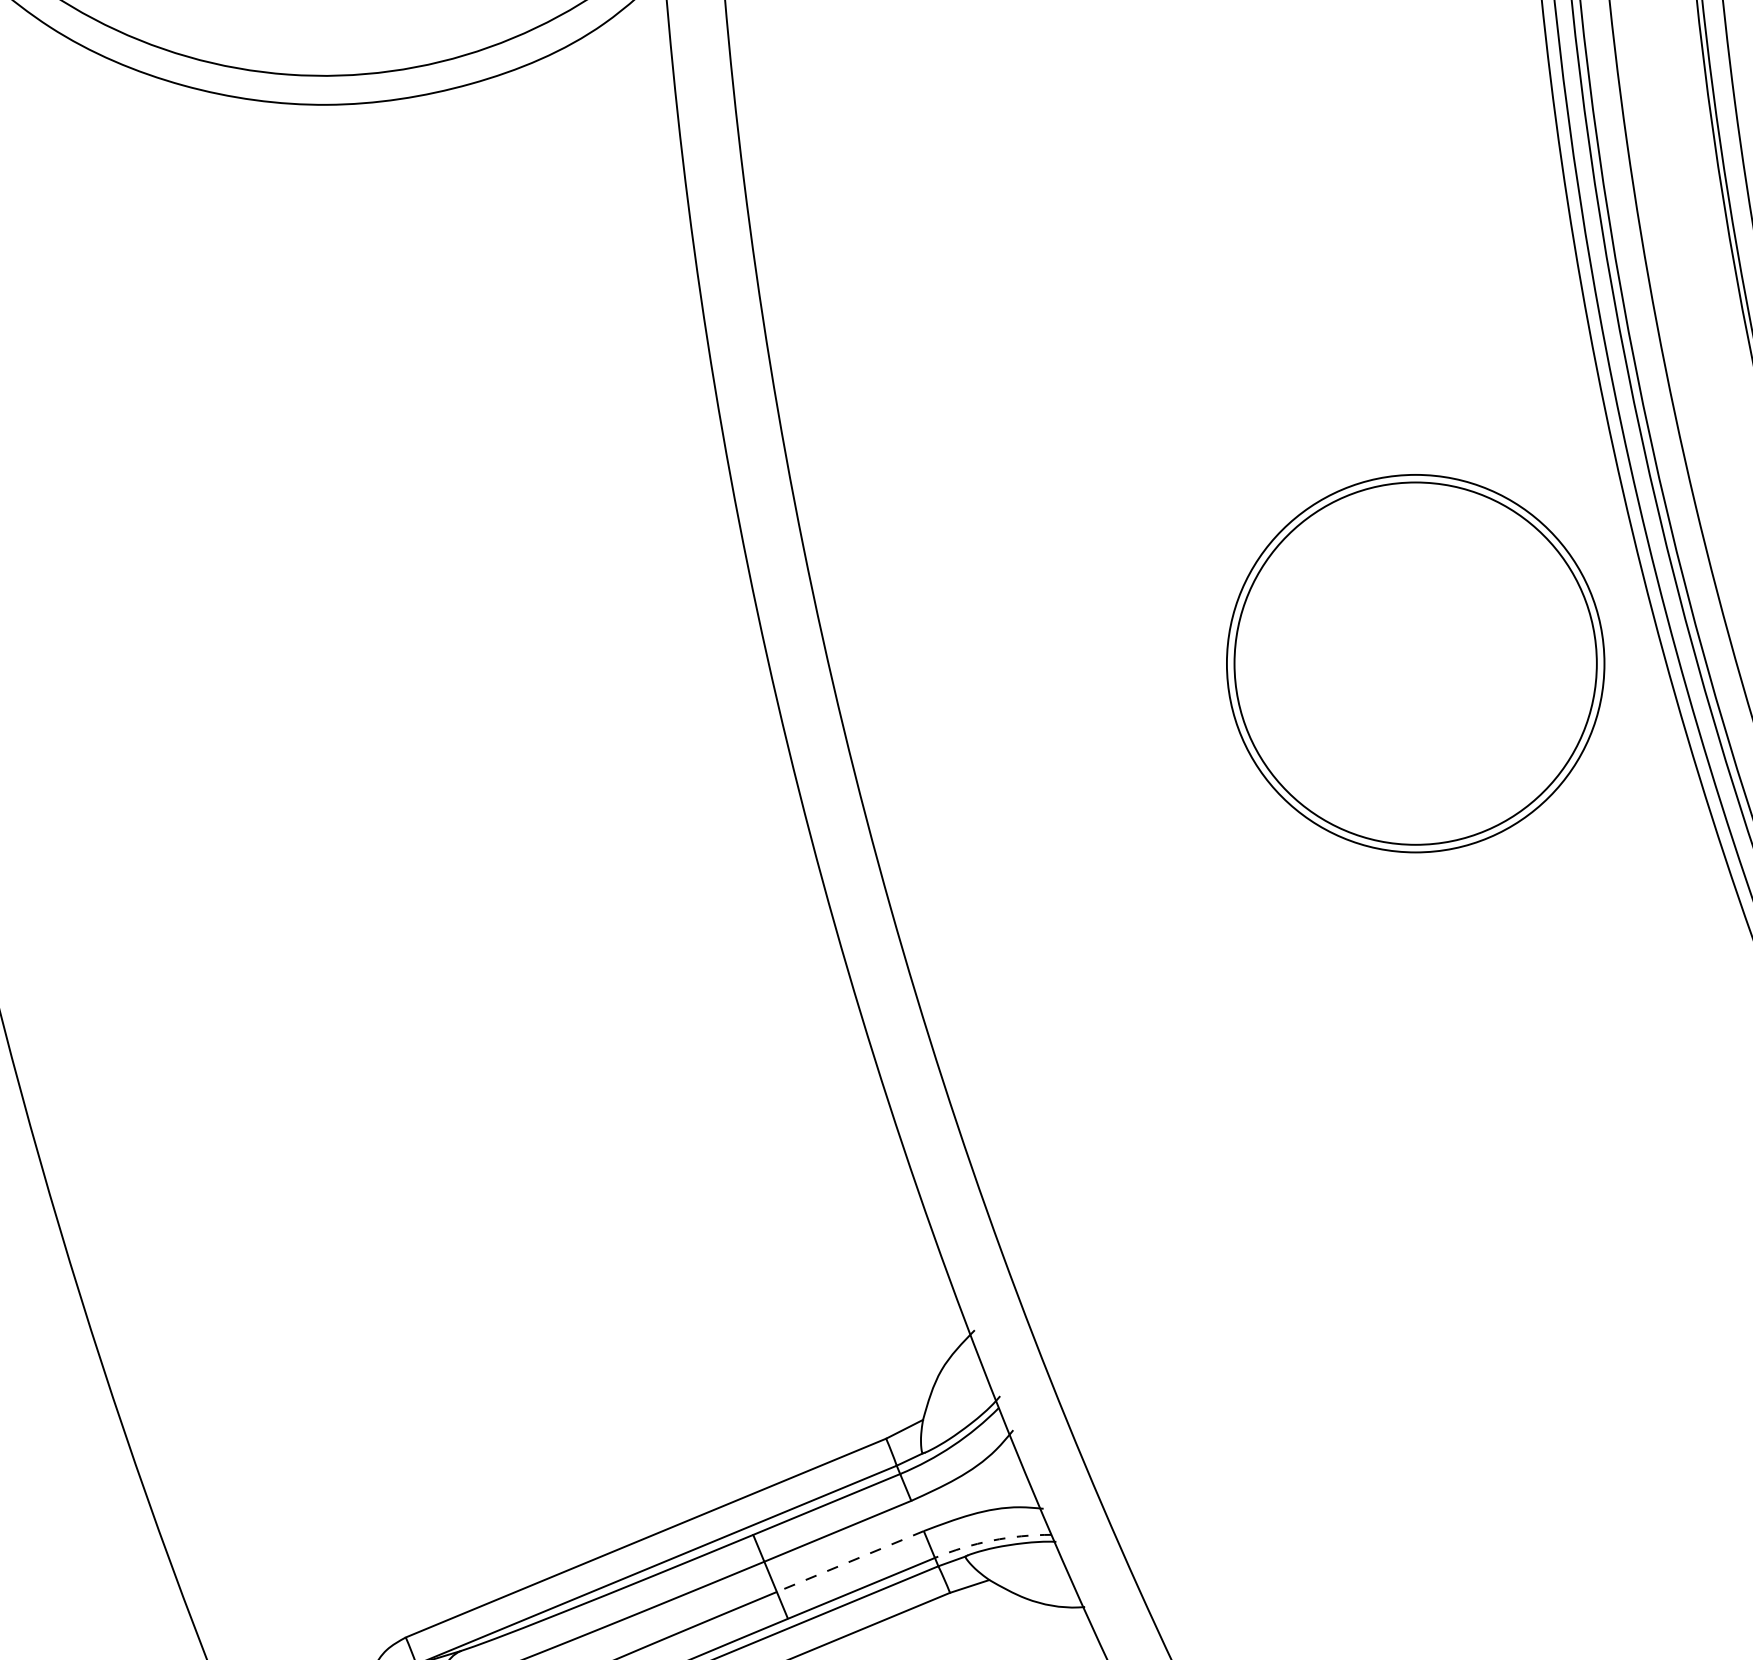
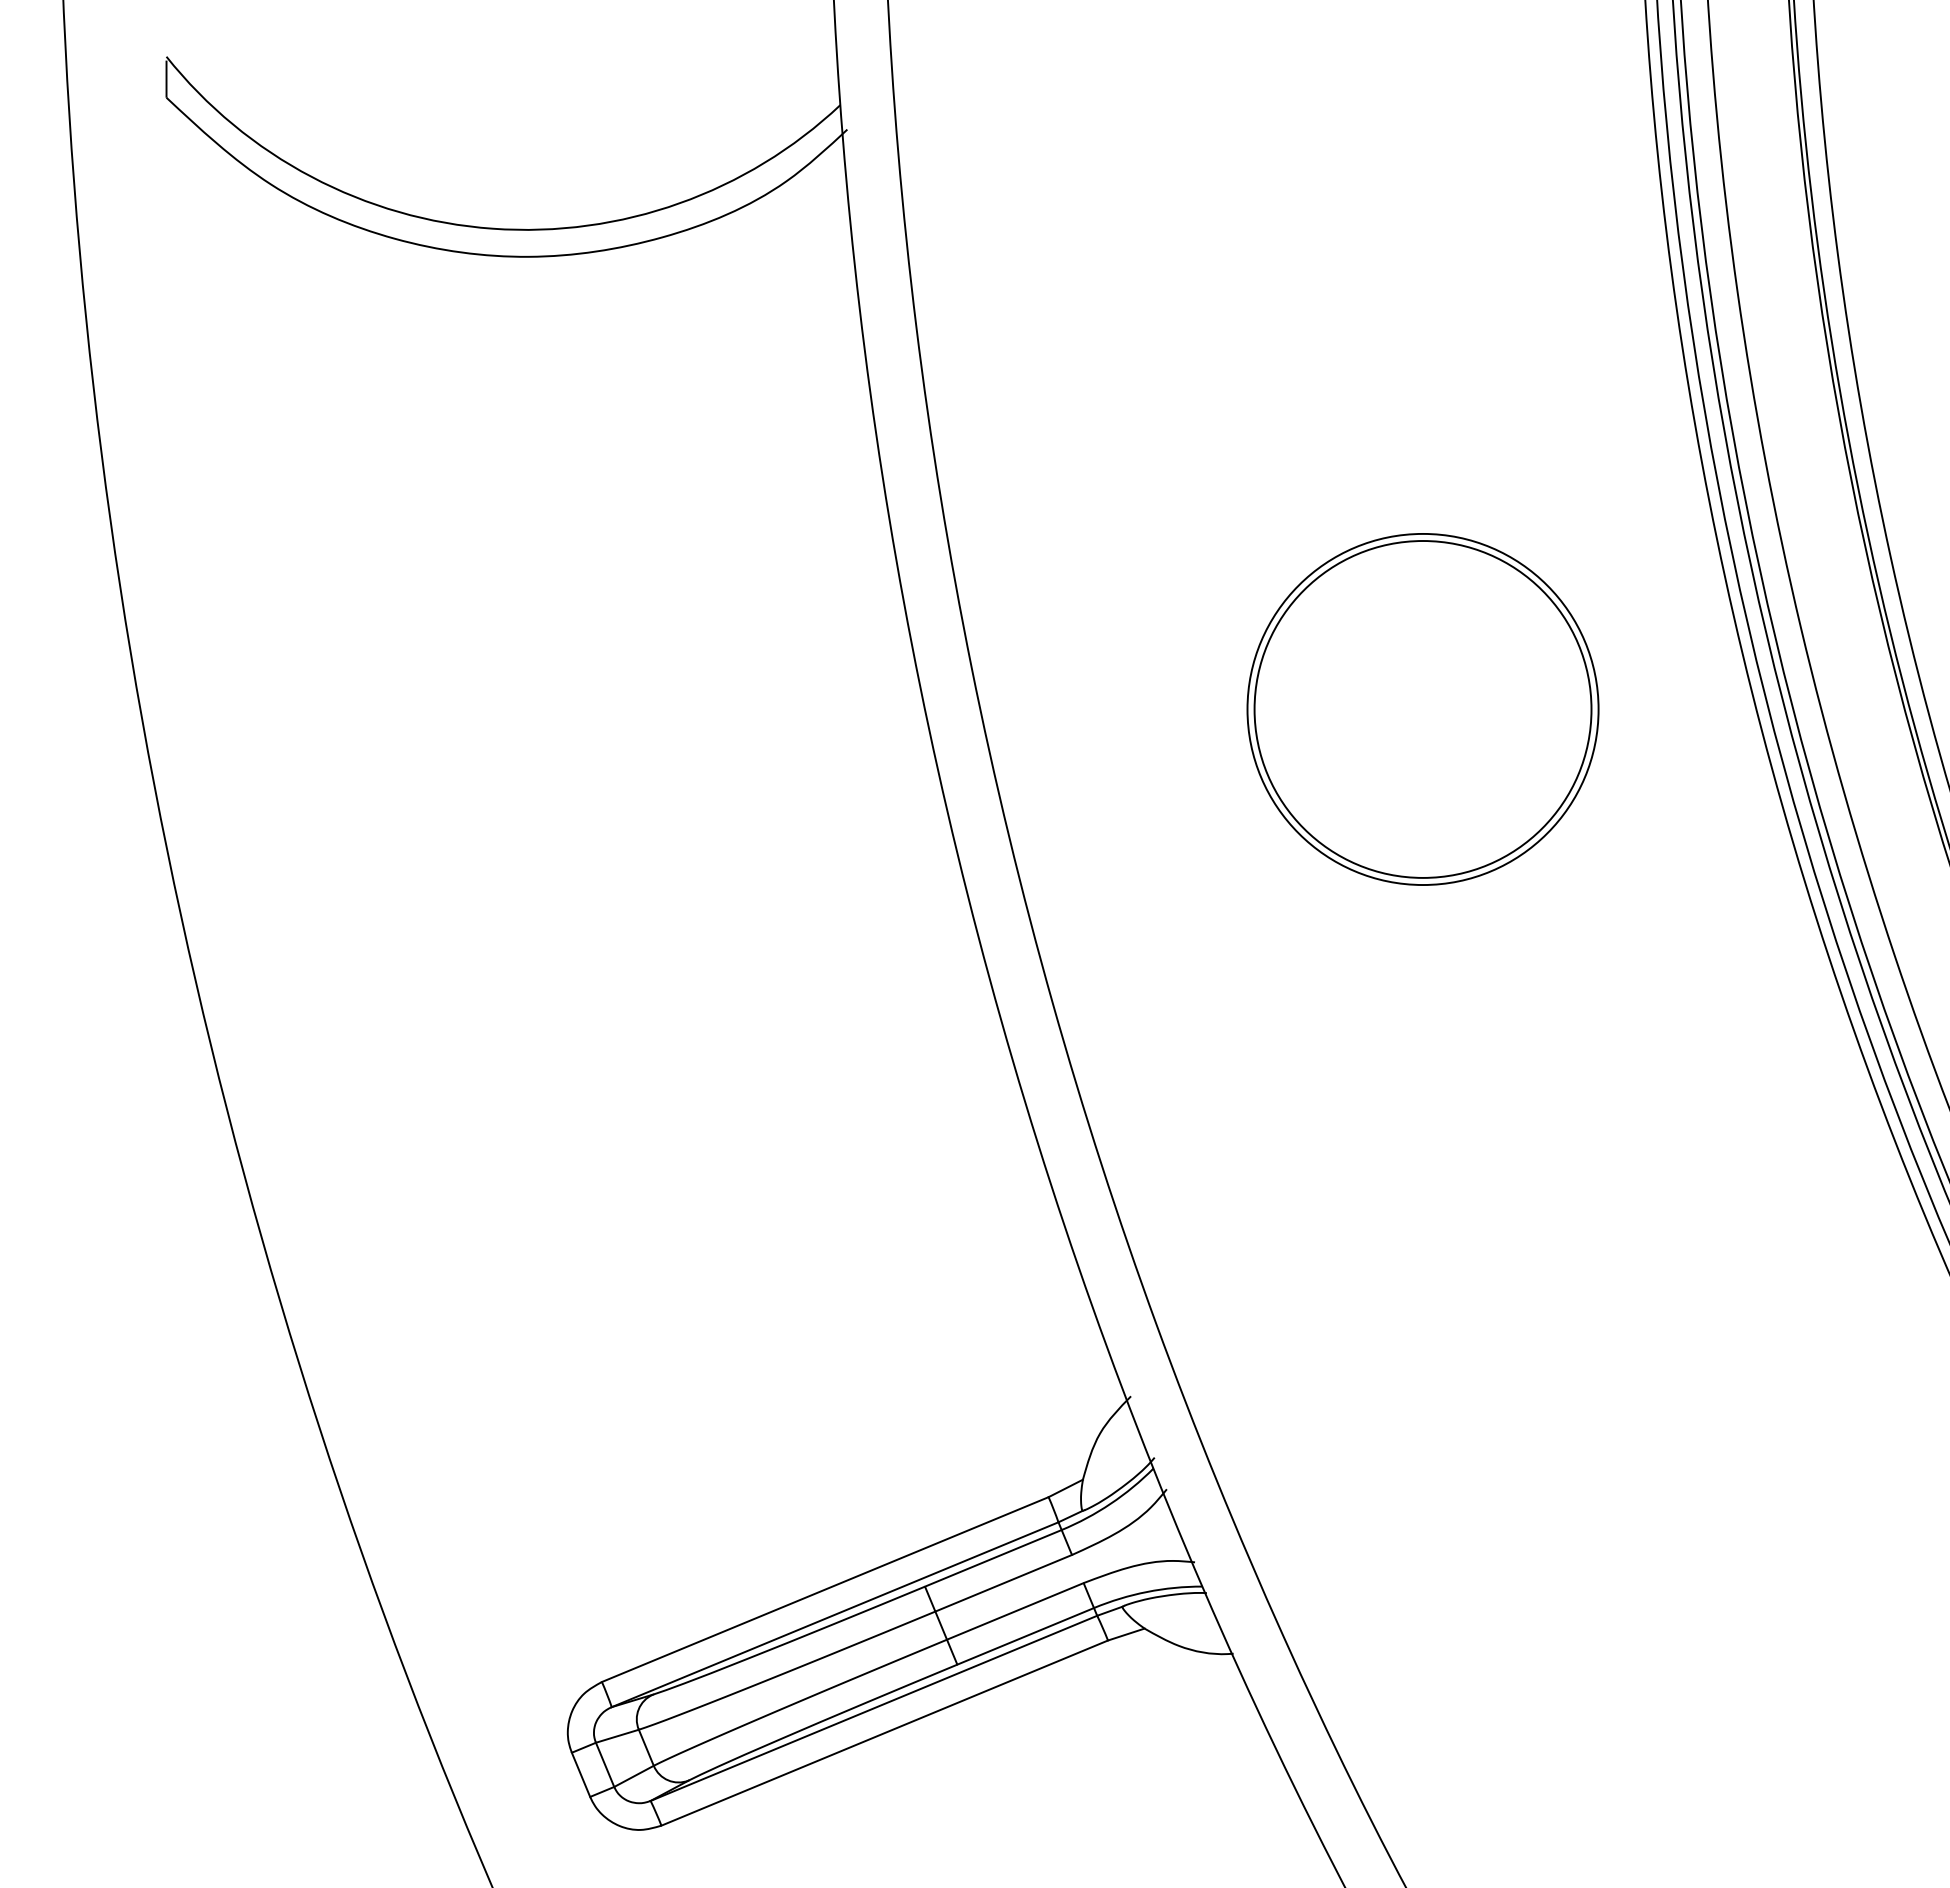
part: (1415, 663) -> (1422, 709), moved
arc: (992, 1540) -> (1147, 1591), dashed -> solid
line: (850, 1561) -> (1015, 1611), dashed -> solid

